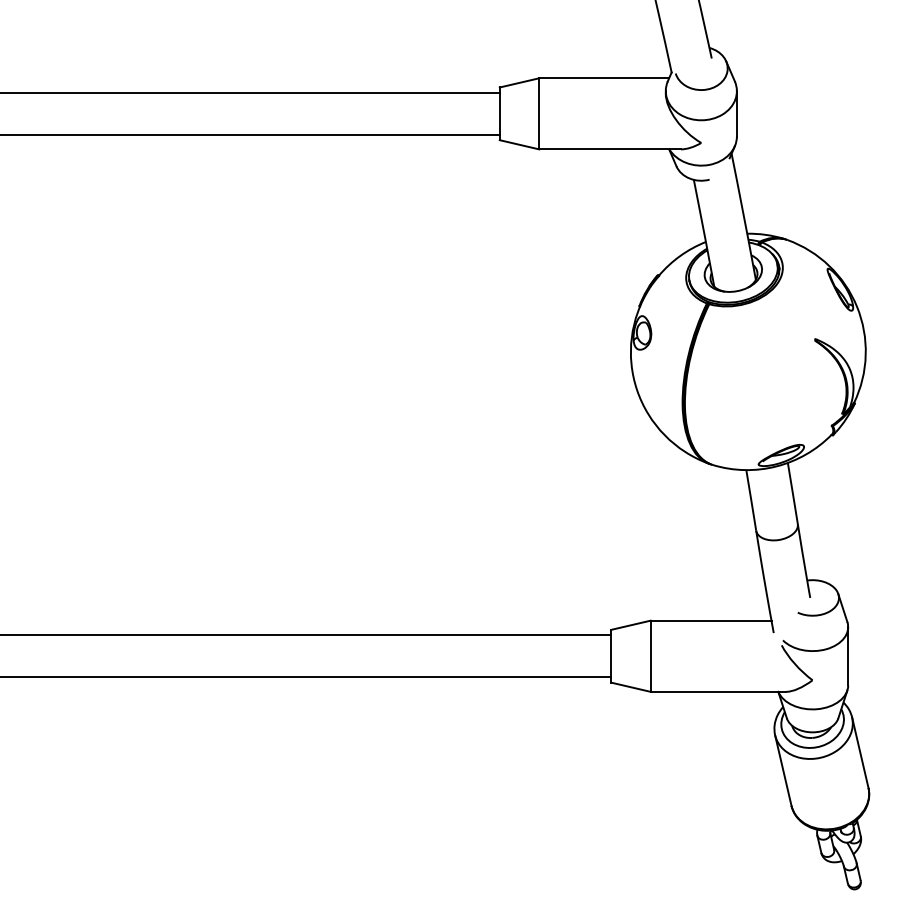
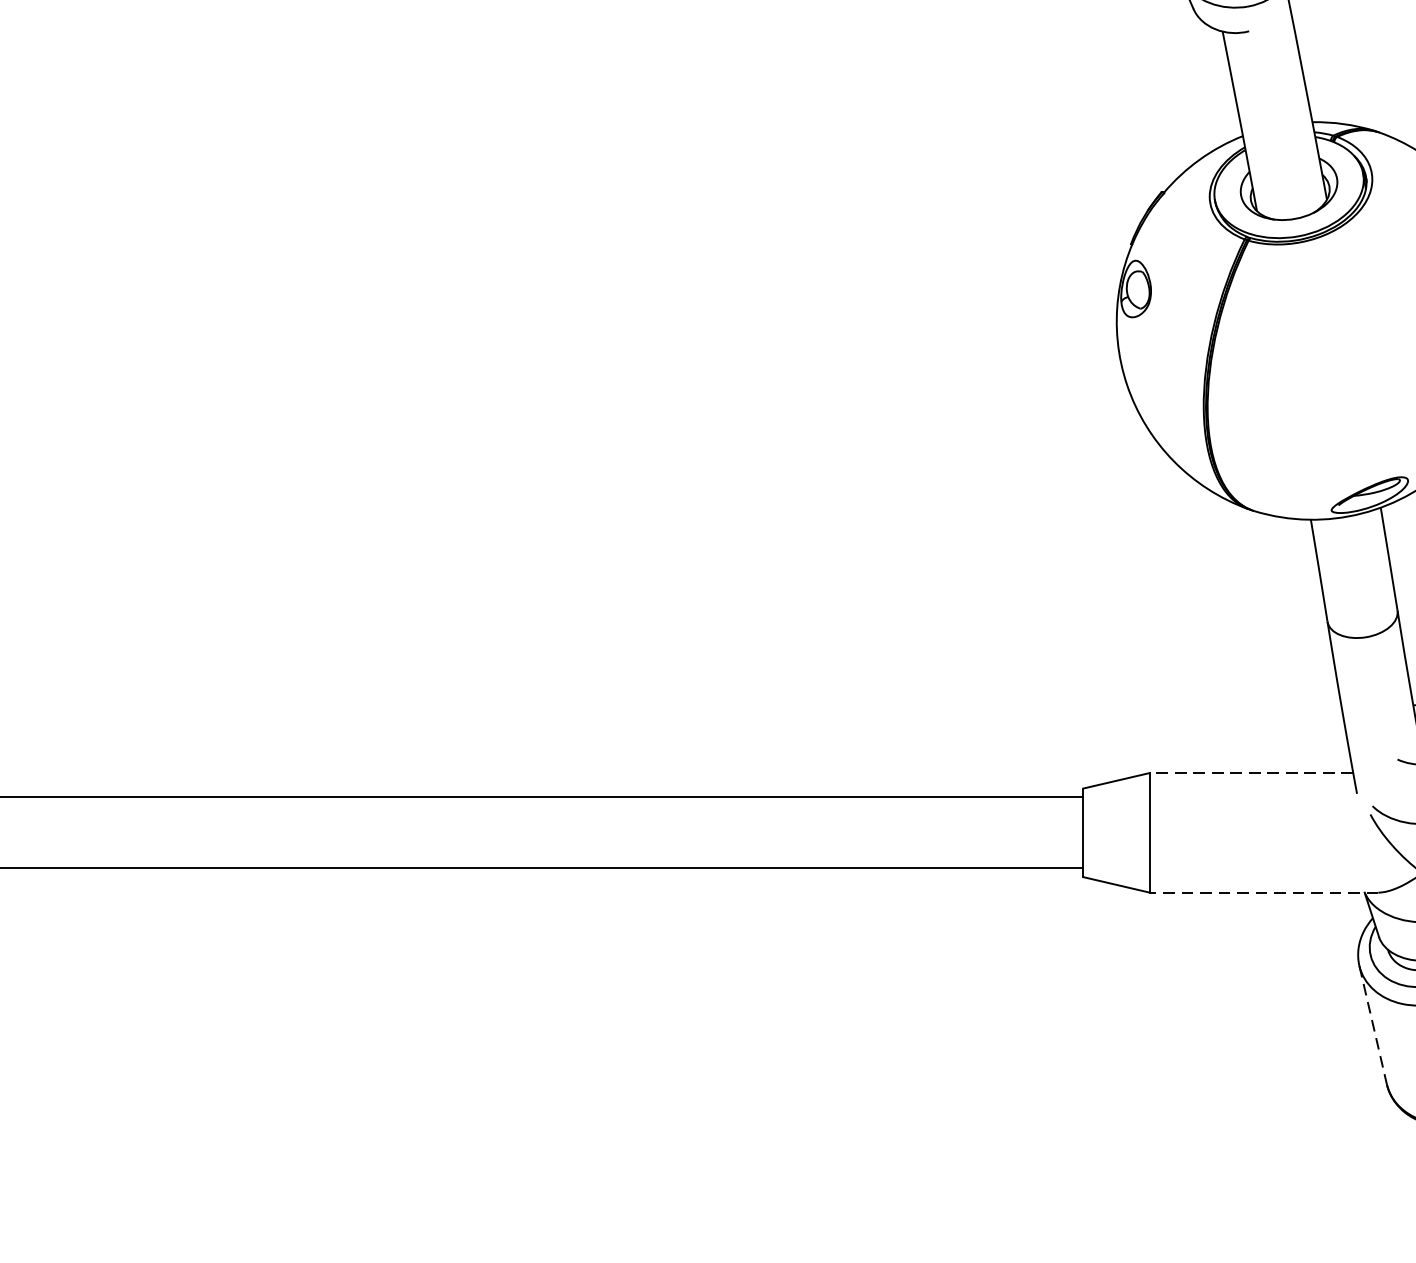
line: (710, 620) -> (1250, 772), solid -> dashed
line: (718, 691) -> (1264, 892), solid -> dashed
line: (783, 771) -> (1373, 1026), solid -> dashed

